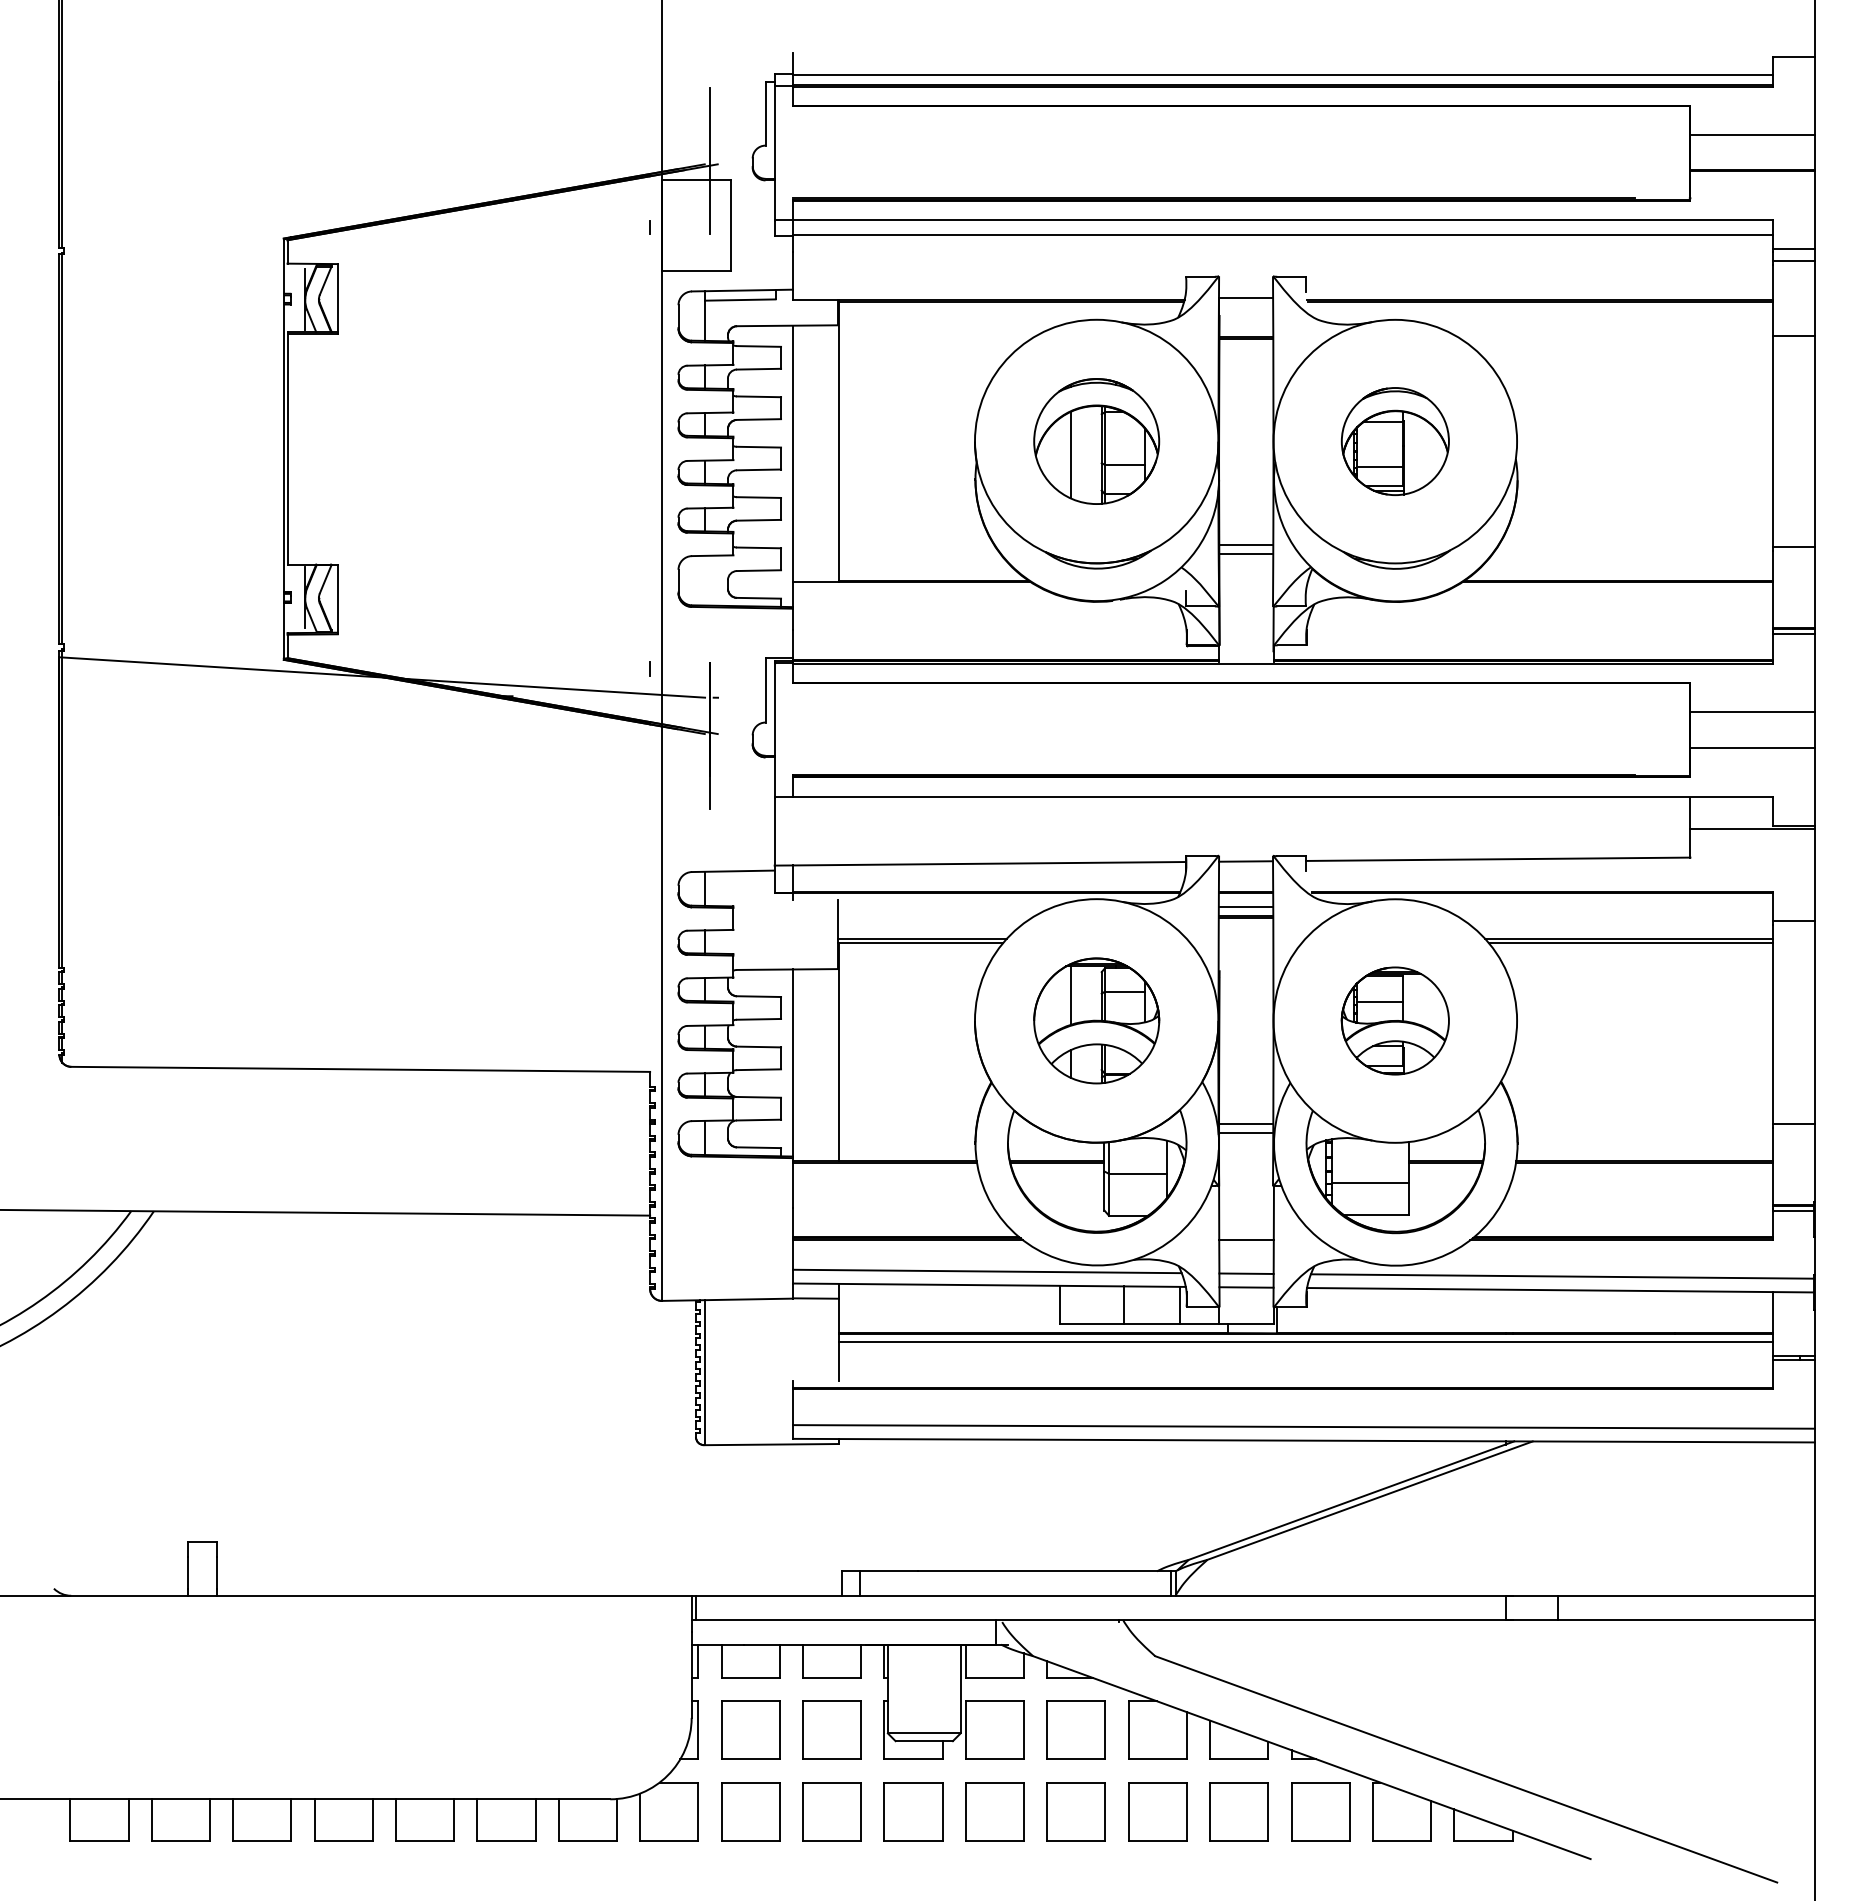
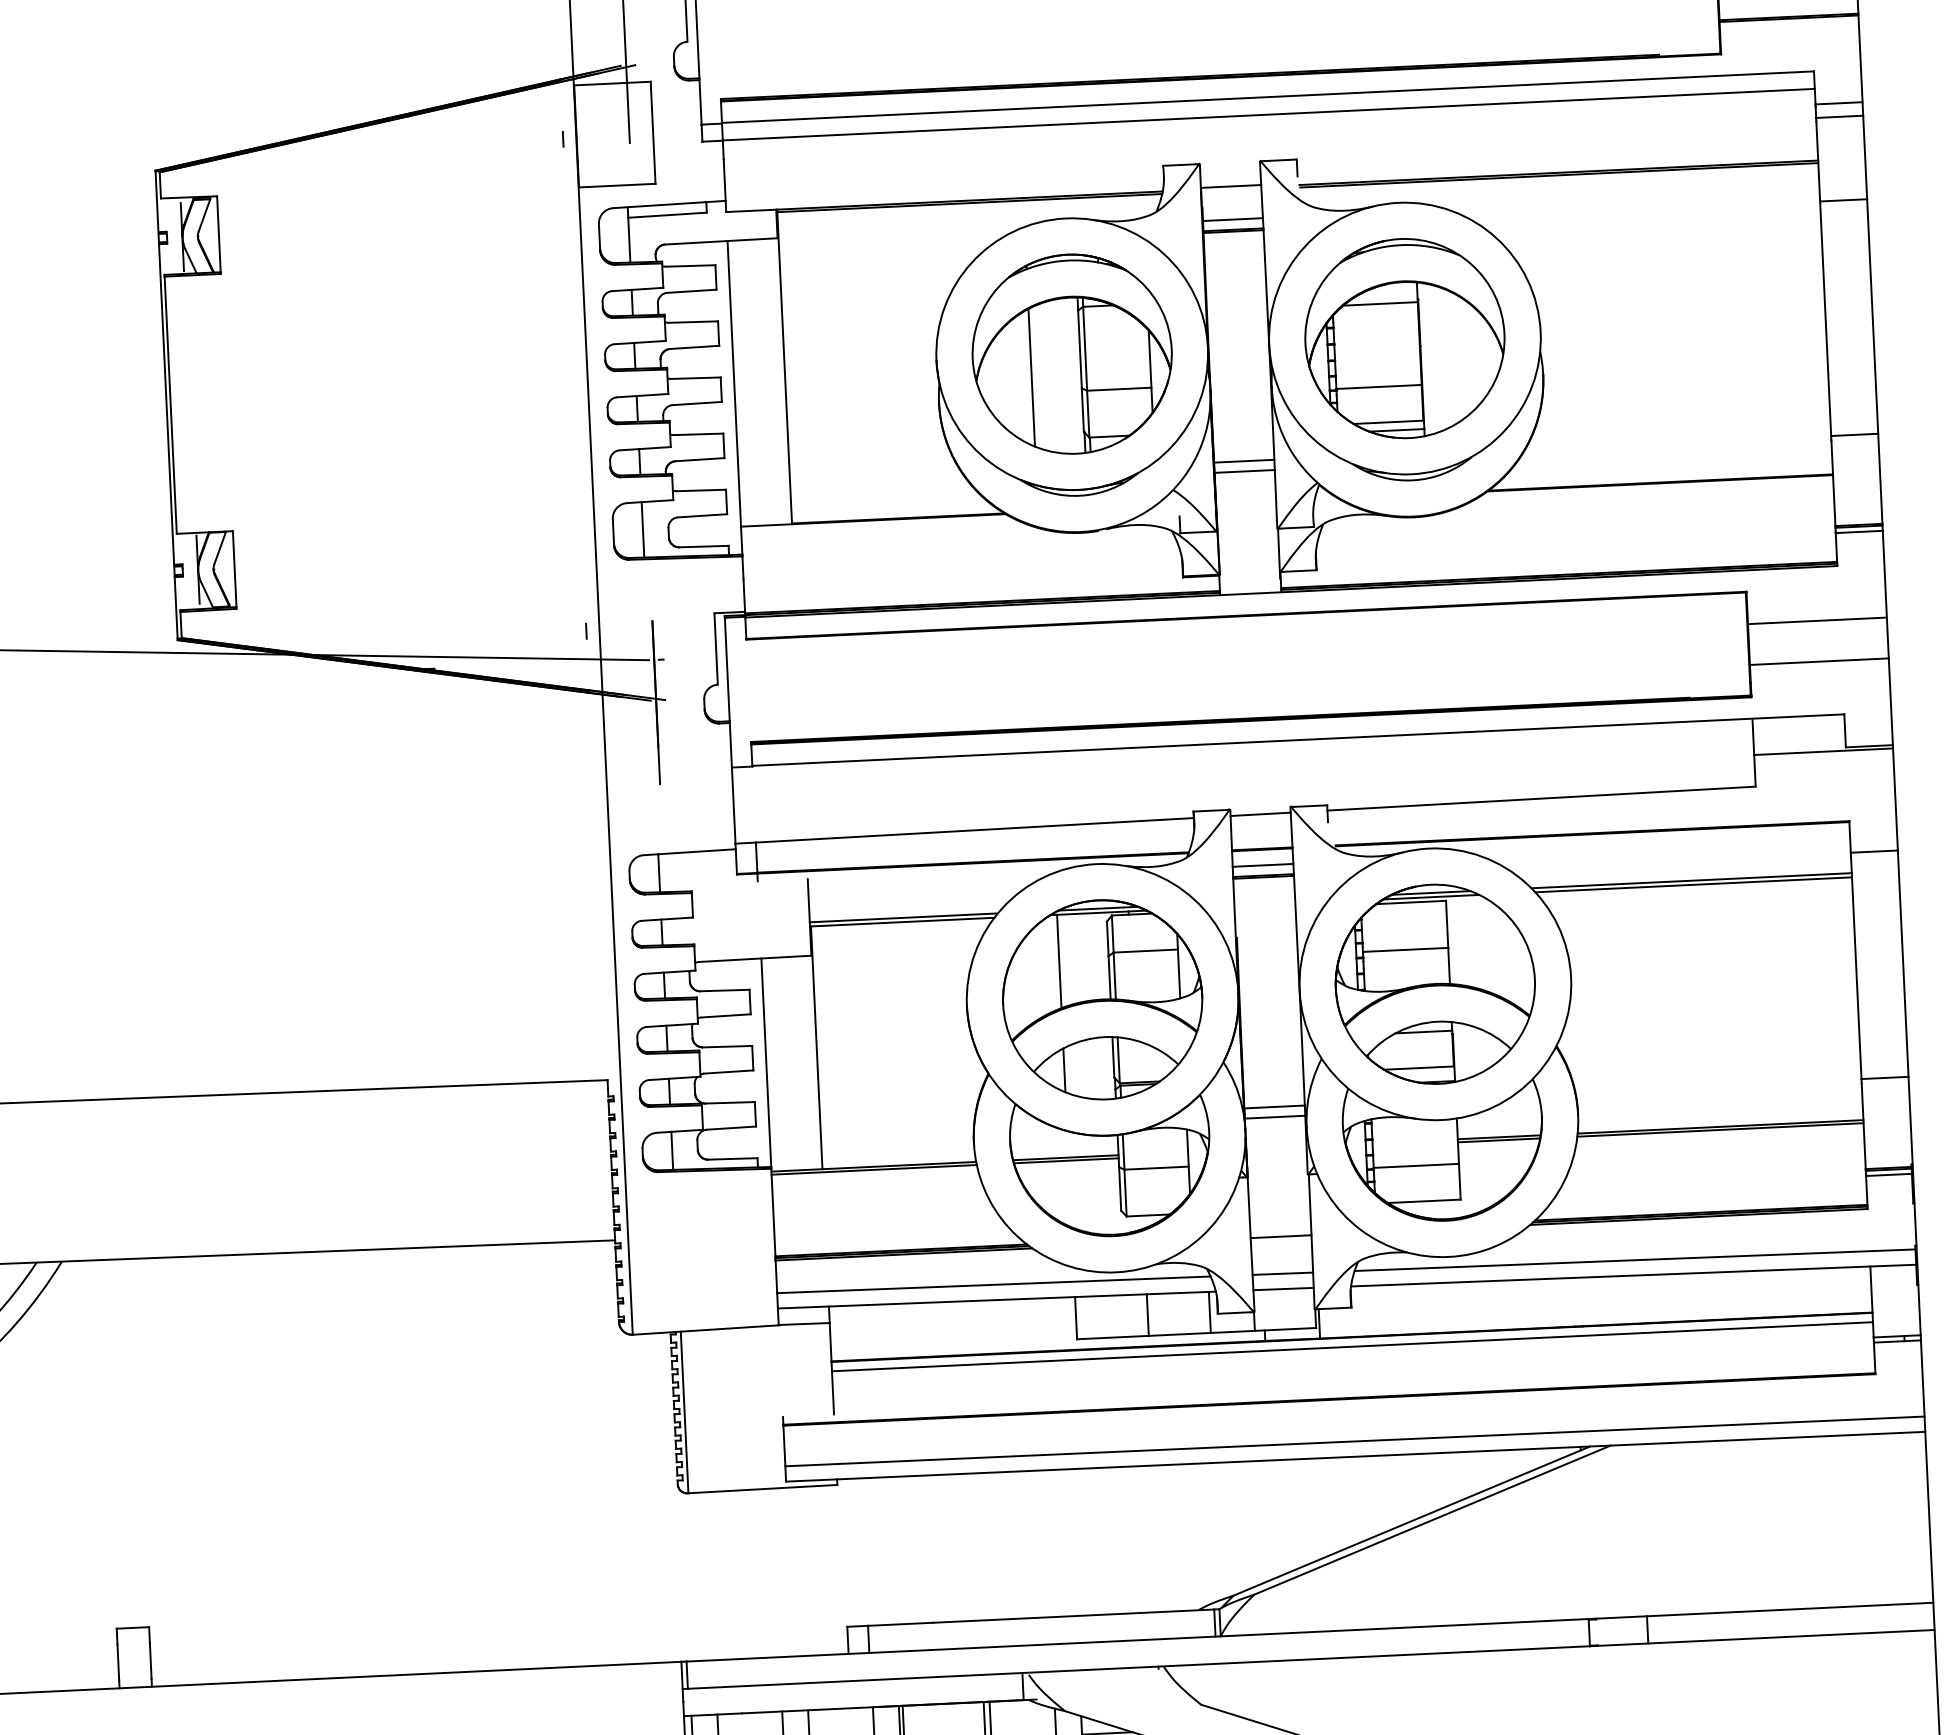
line: (1246, 327) -> (1233, 219), added
part: (1096, 441) -> (1071, 354), size x1.43
part: (1395, 441) -> (1405, 338), size x1.67
line: (705, 580) -> (643, 529), added
part: (1096, 1020) -> (1102, 999), size x1.43
part: (1395, 1020) -> (1435, 983), size x1.67

